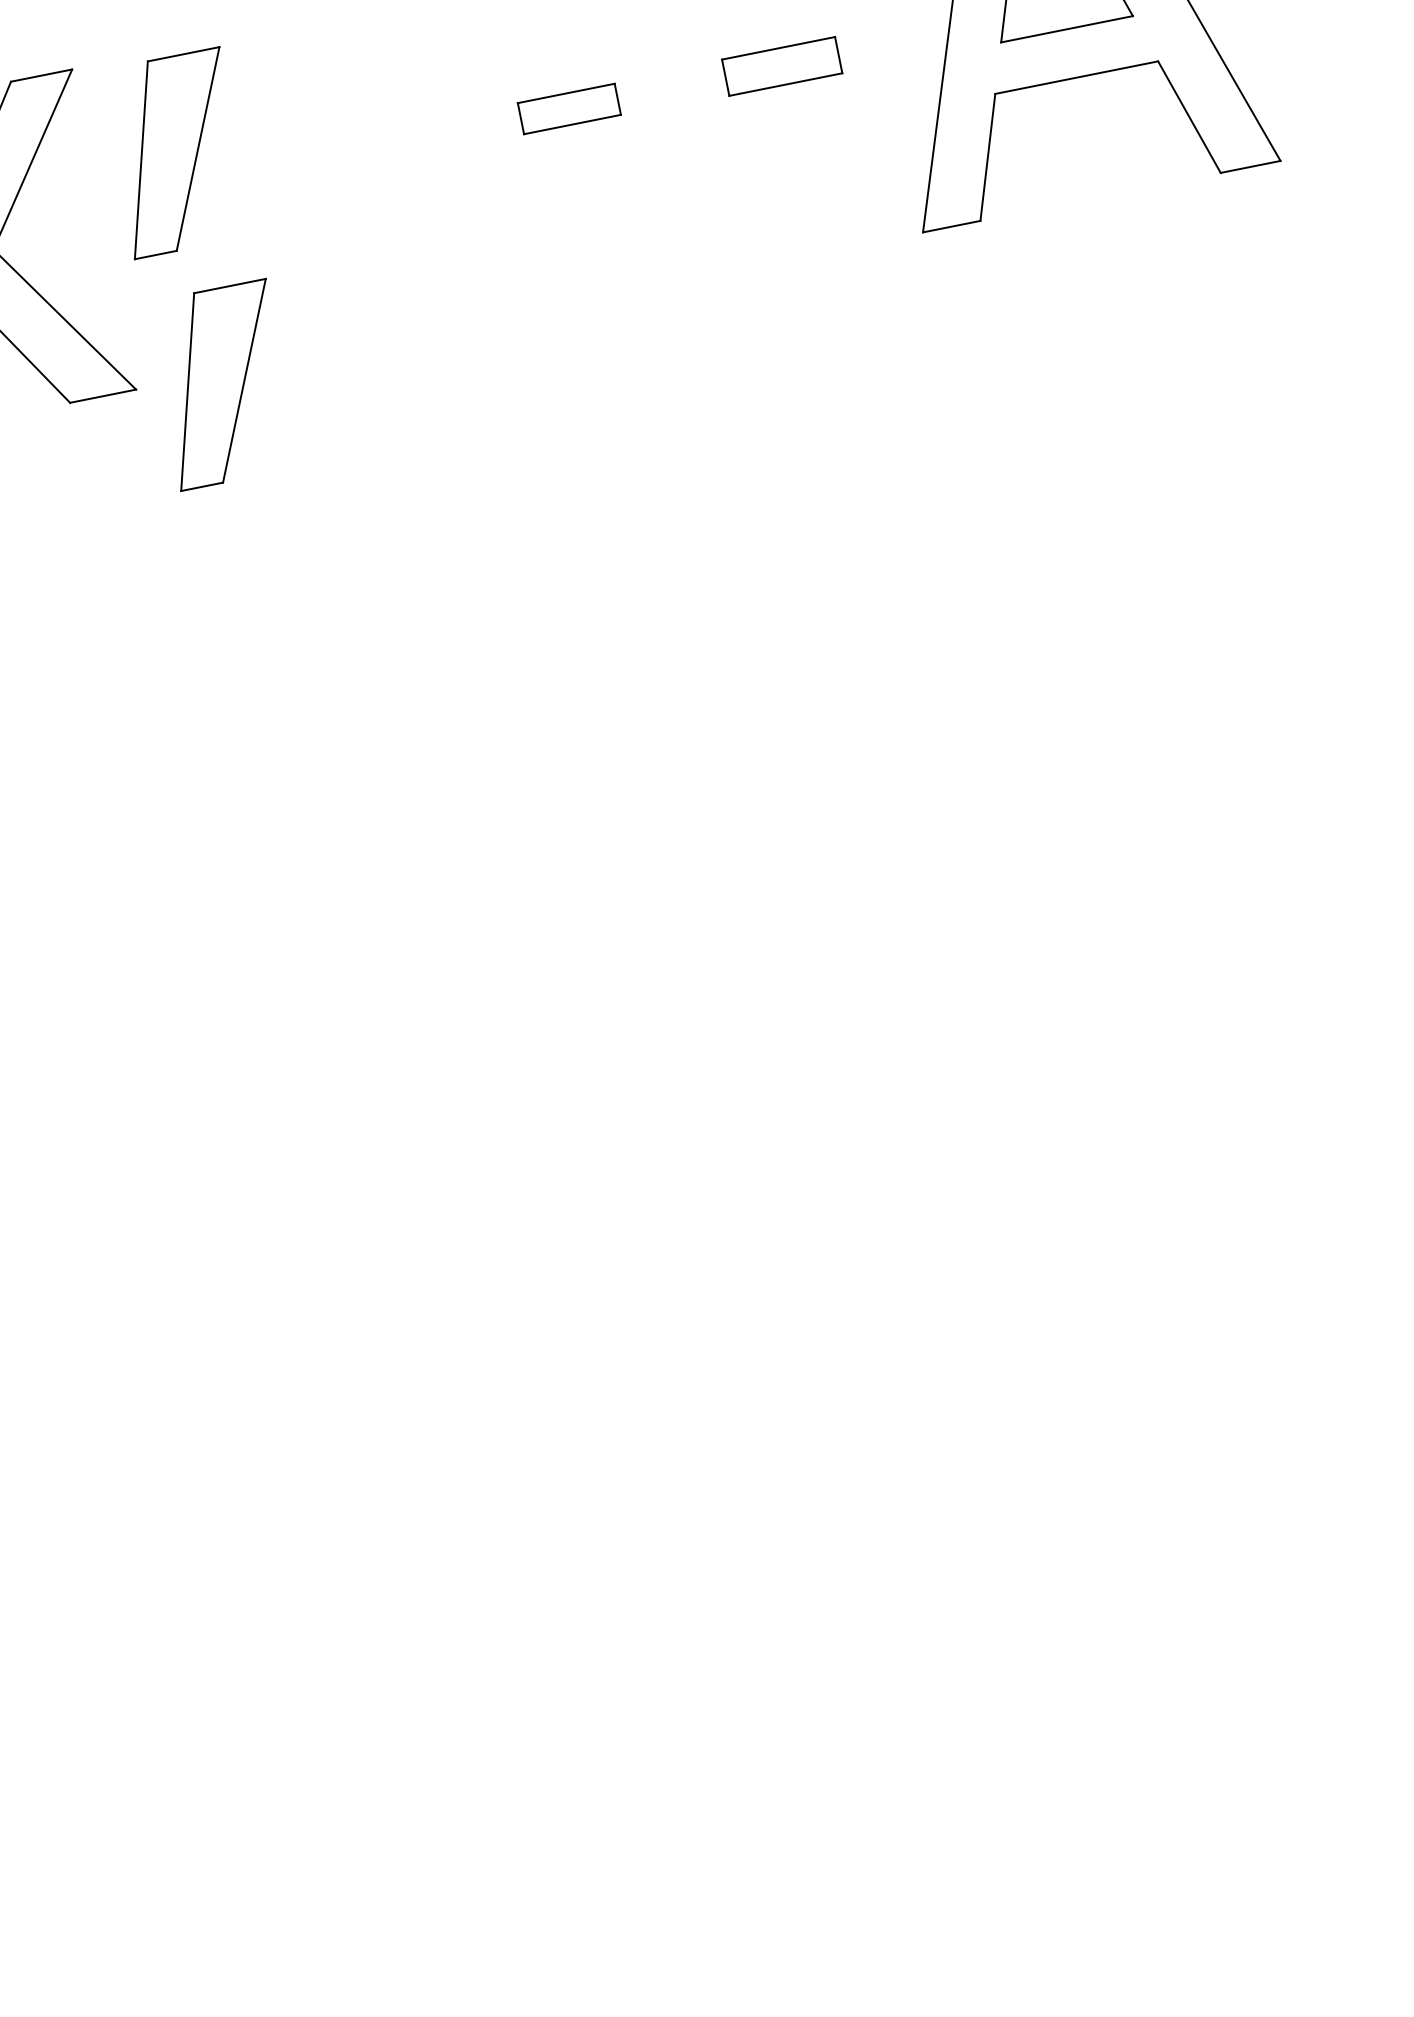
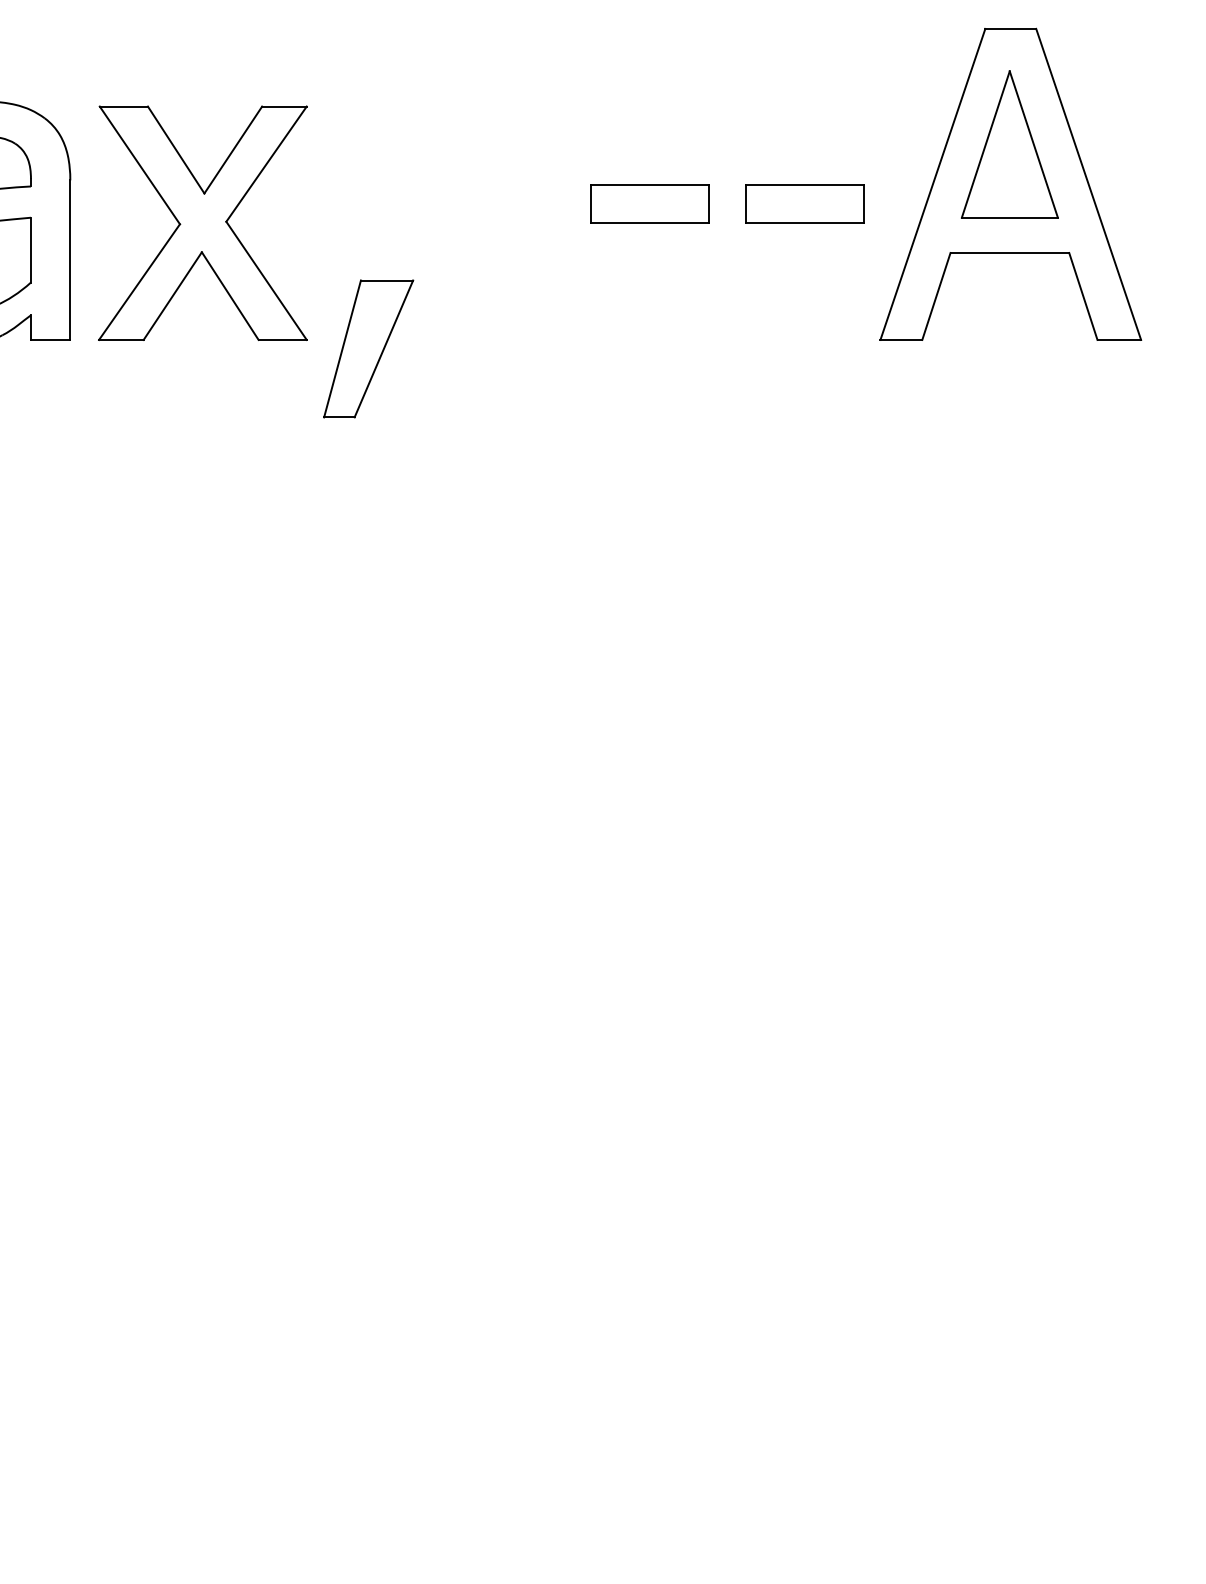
part: (781, 66) -> (804, 203), size x1.43
part: (568, 108) -> (649, 203), size x1.67
part: (176, 152) -> (368, 179), removed

